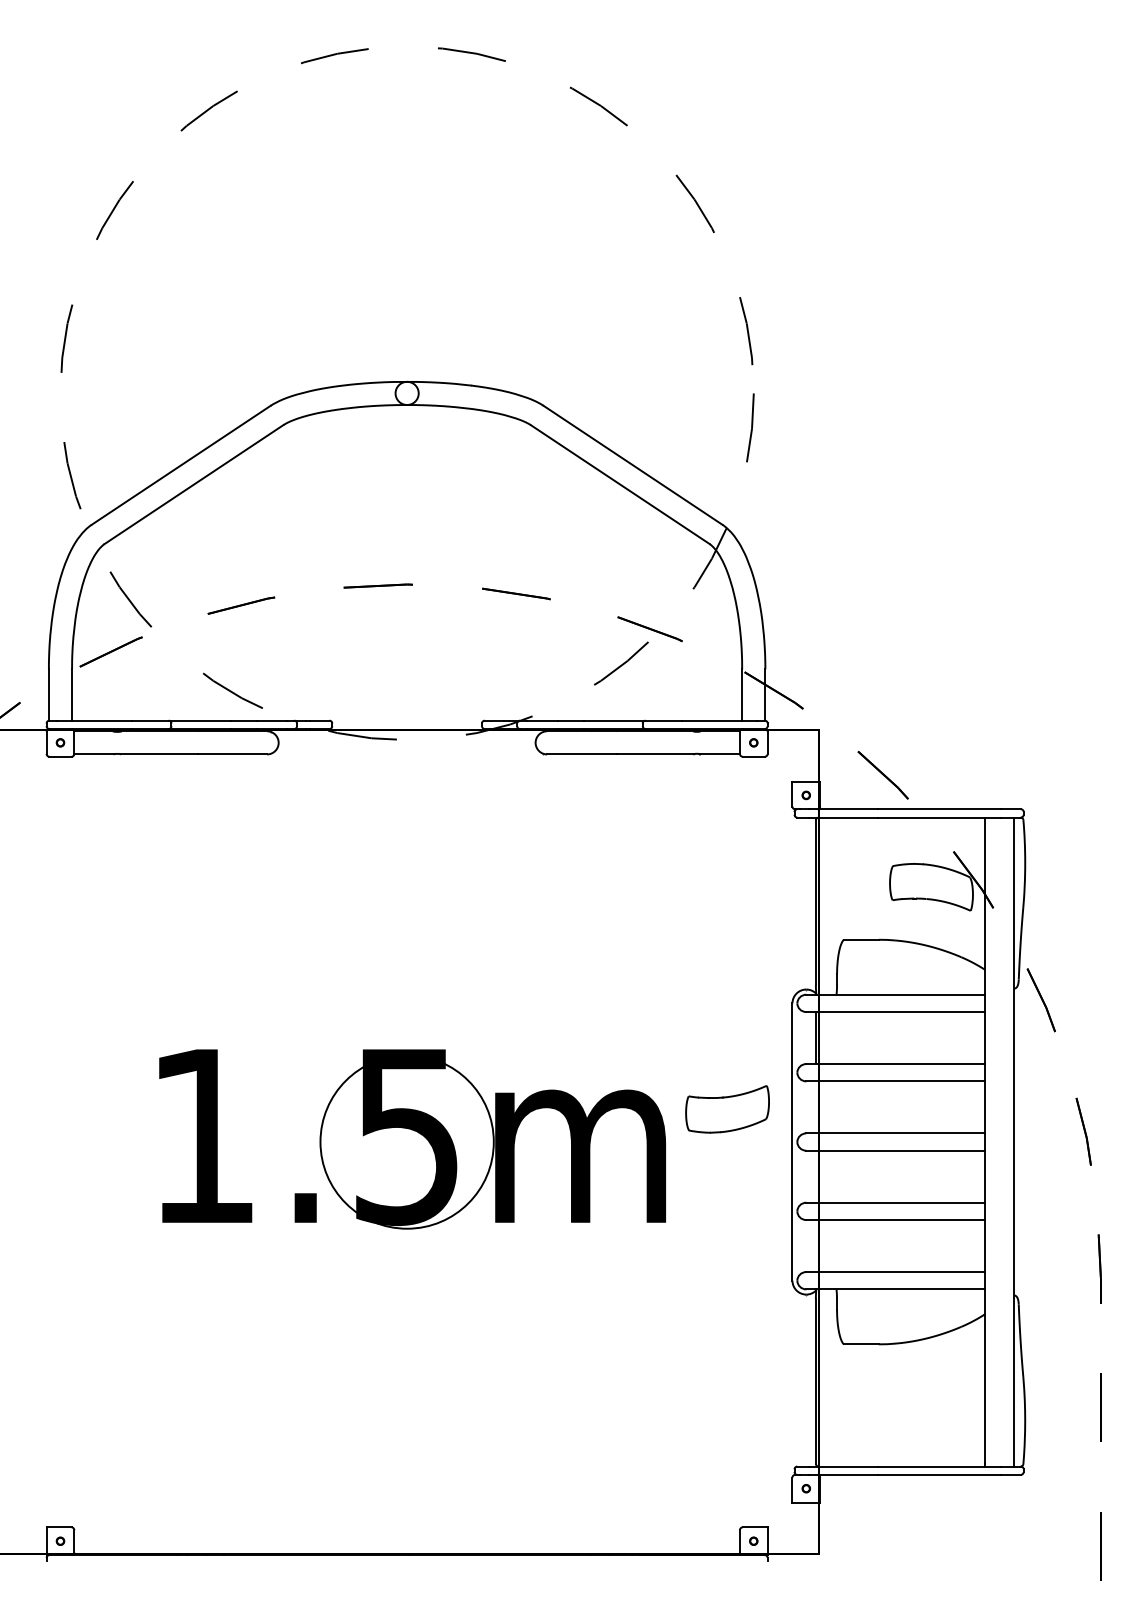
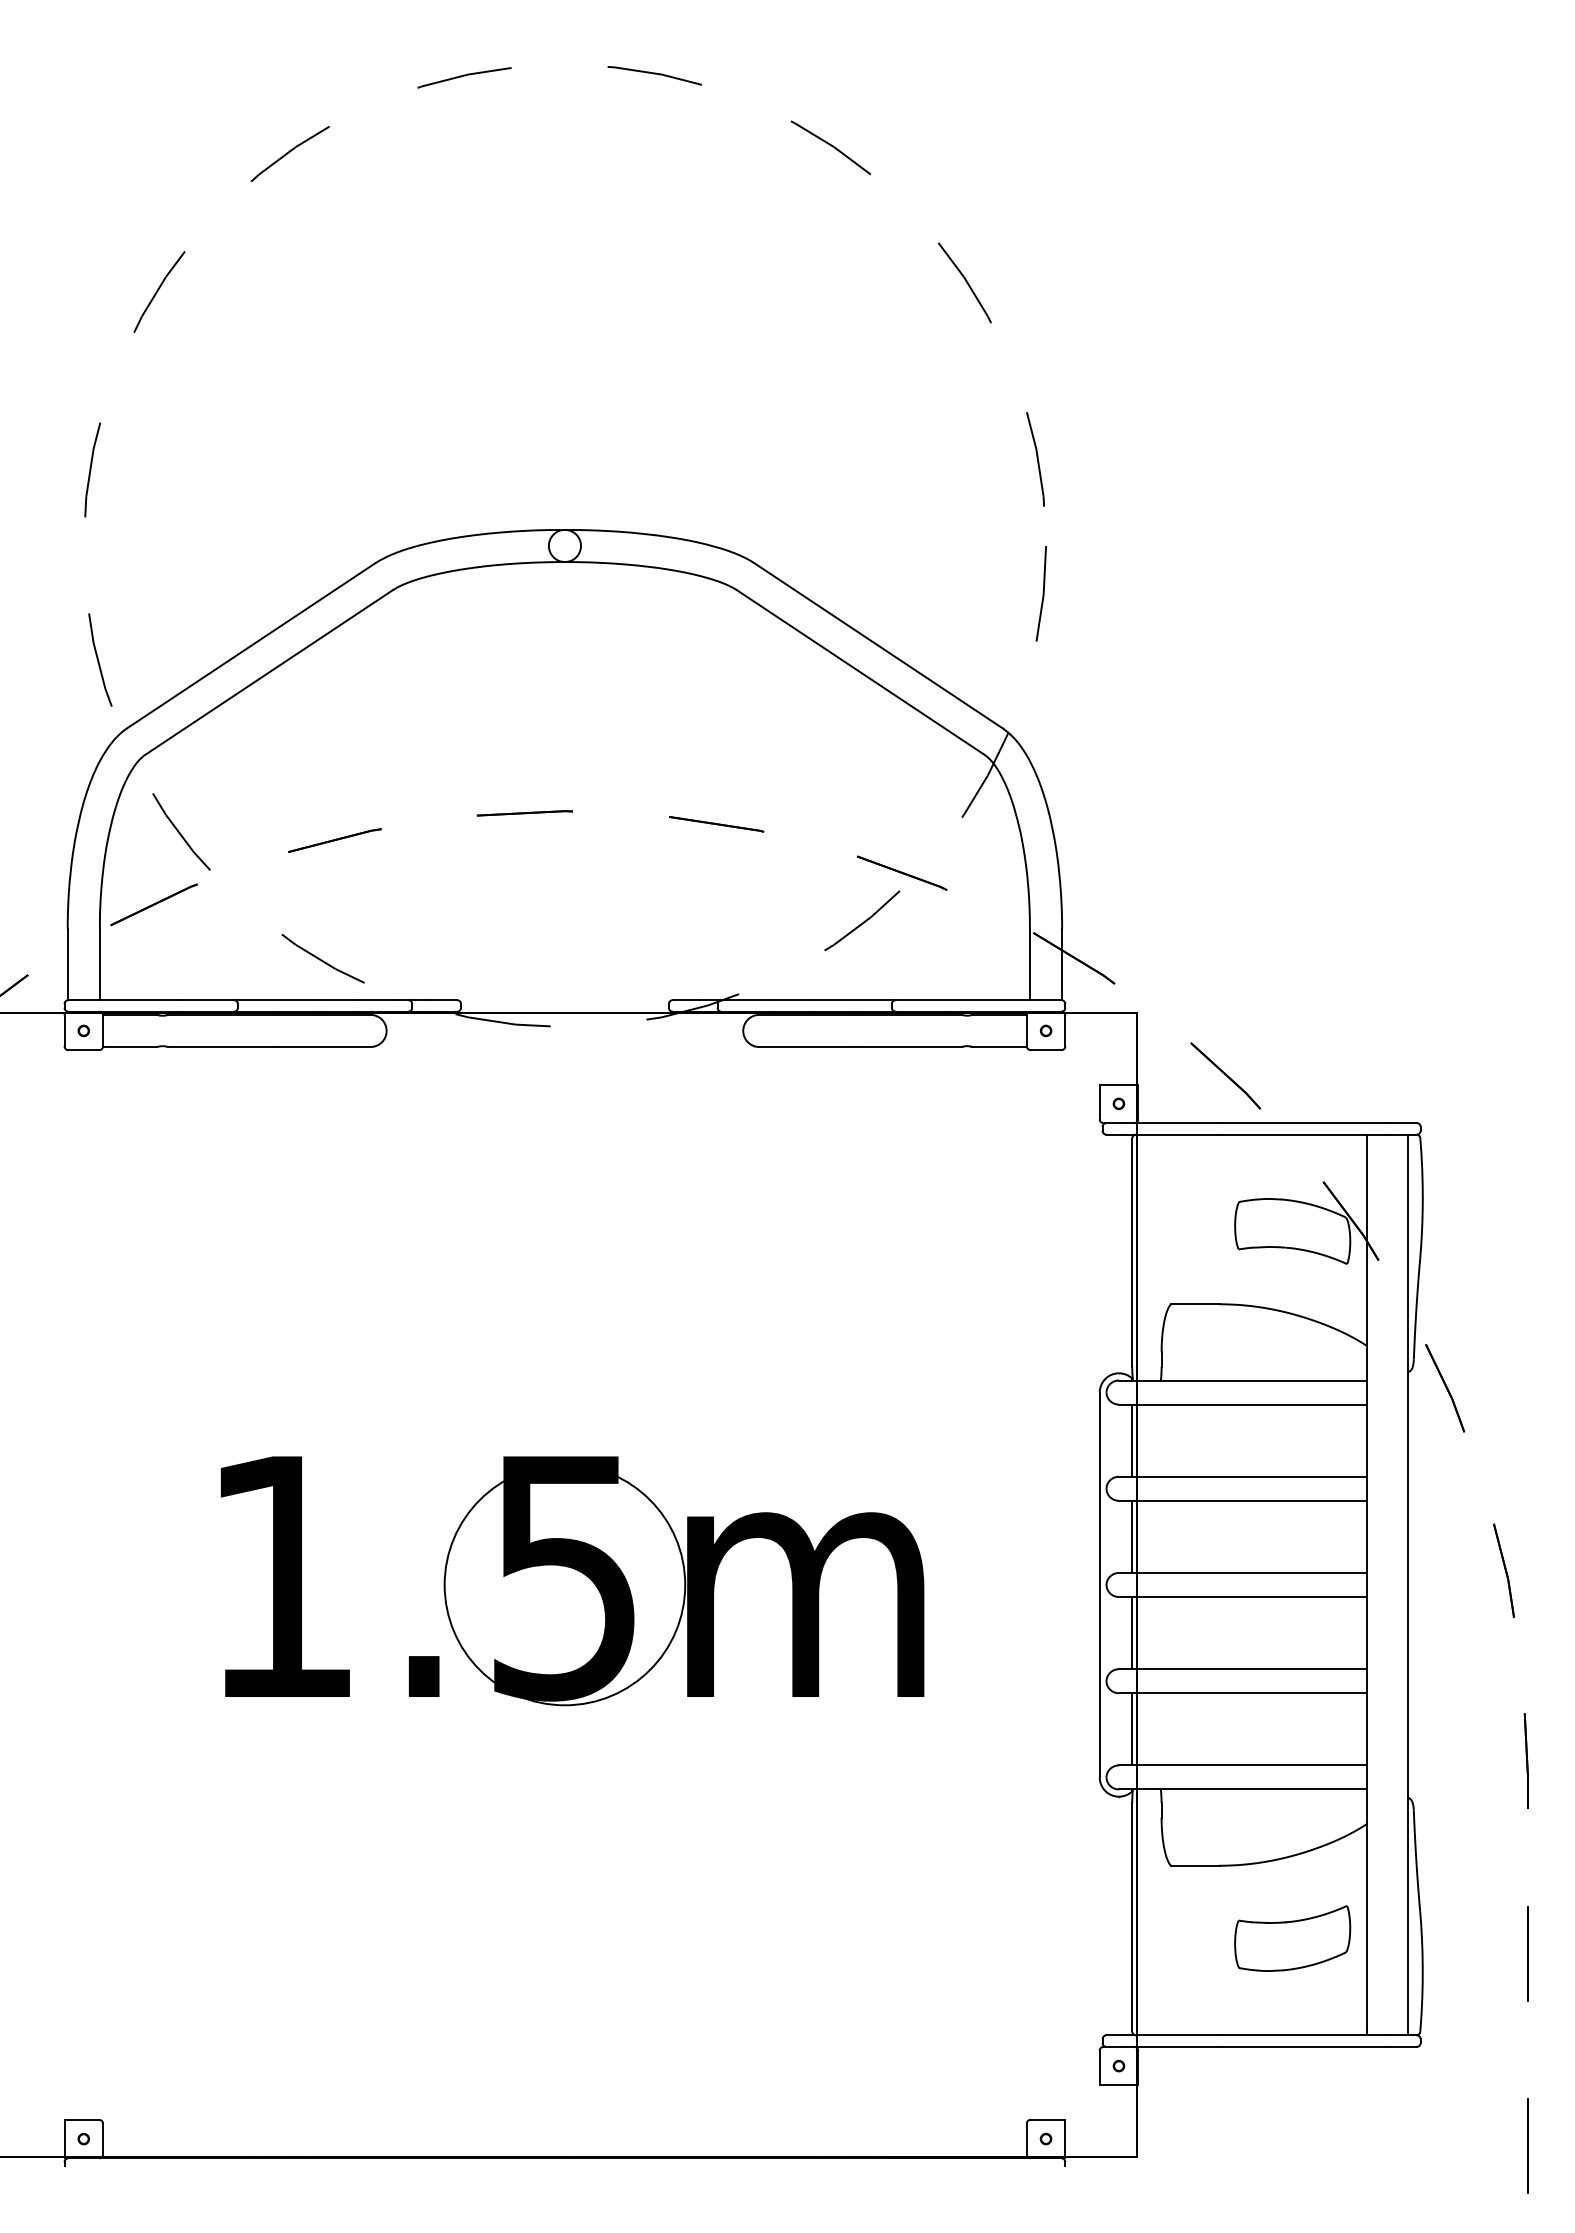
line: (816, 1107) -> (1132, 1536), added
part: (727, 1109) -> (1292, 1938), moved
line: (816, 1176) -> (1132, 1633), added
line: (816, 1246) -> (1132, 1729), added

